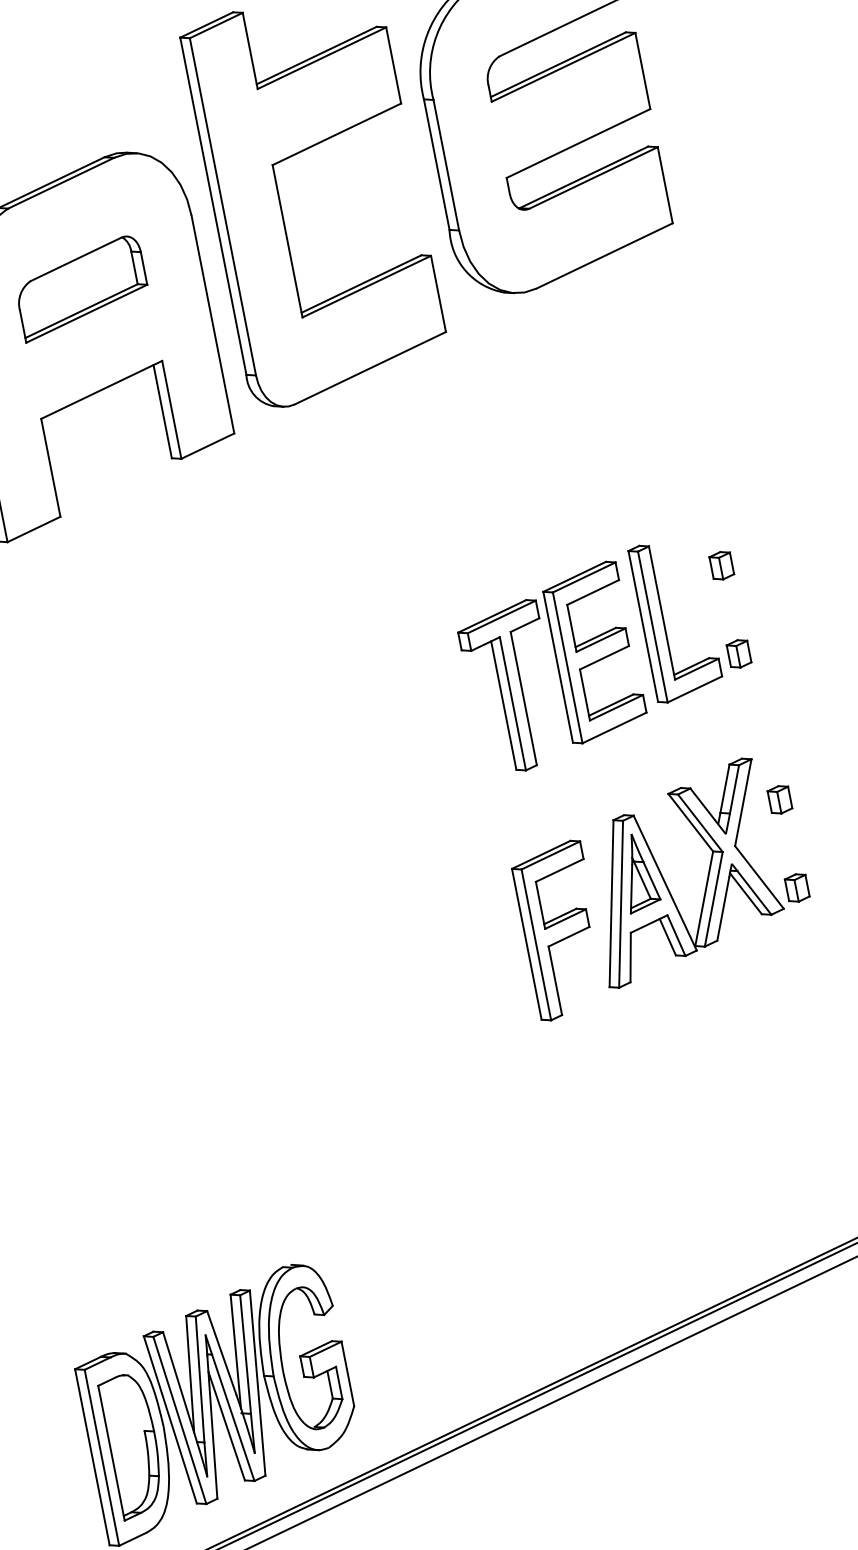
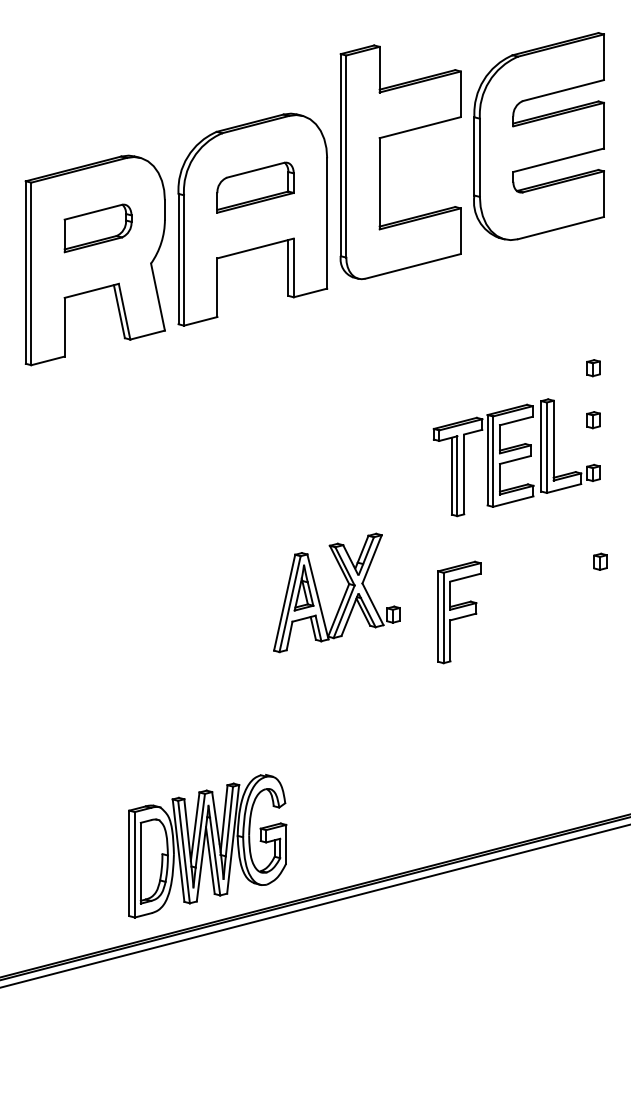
part: (704, 479) -> (593, 368), added
part: (707, 872) -> (343, 595), moved

